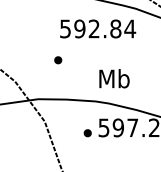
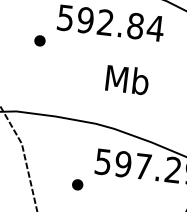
part: (58, 60) -> (40, 41), moved
text: (114, 78) -> (127, 79), moved
part: (87, 133) -> (77, 185), moved

